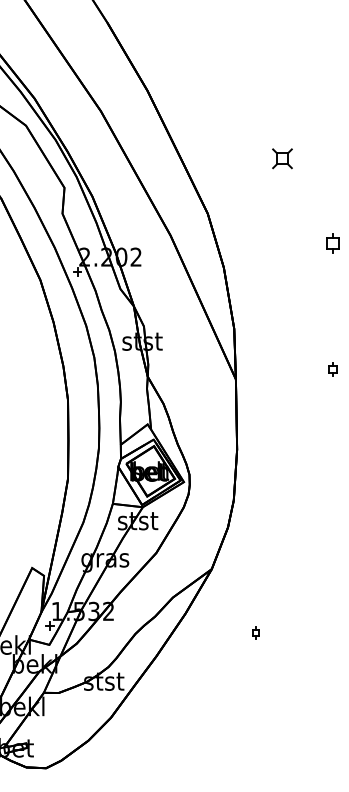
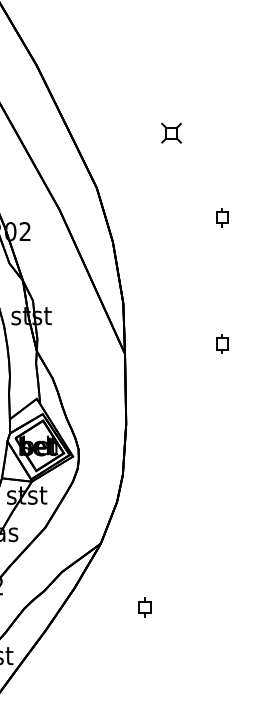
part: (332, 369) -> (221, 343), size x1.43
part: (255, 632) -> (144, 606), size x1.67

